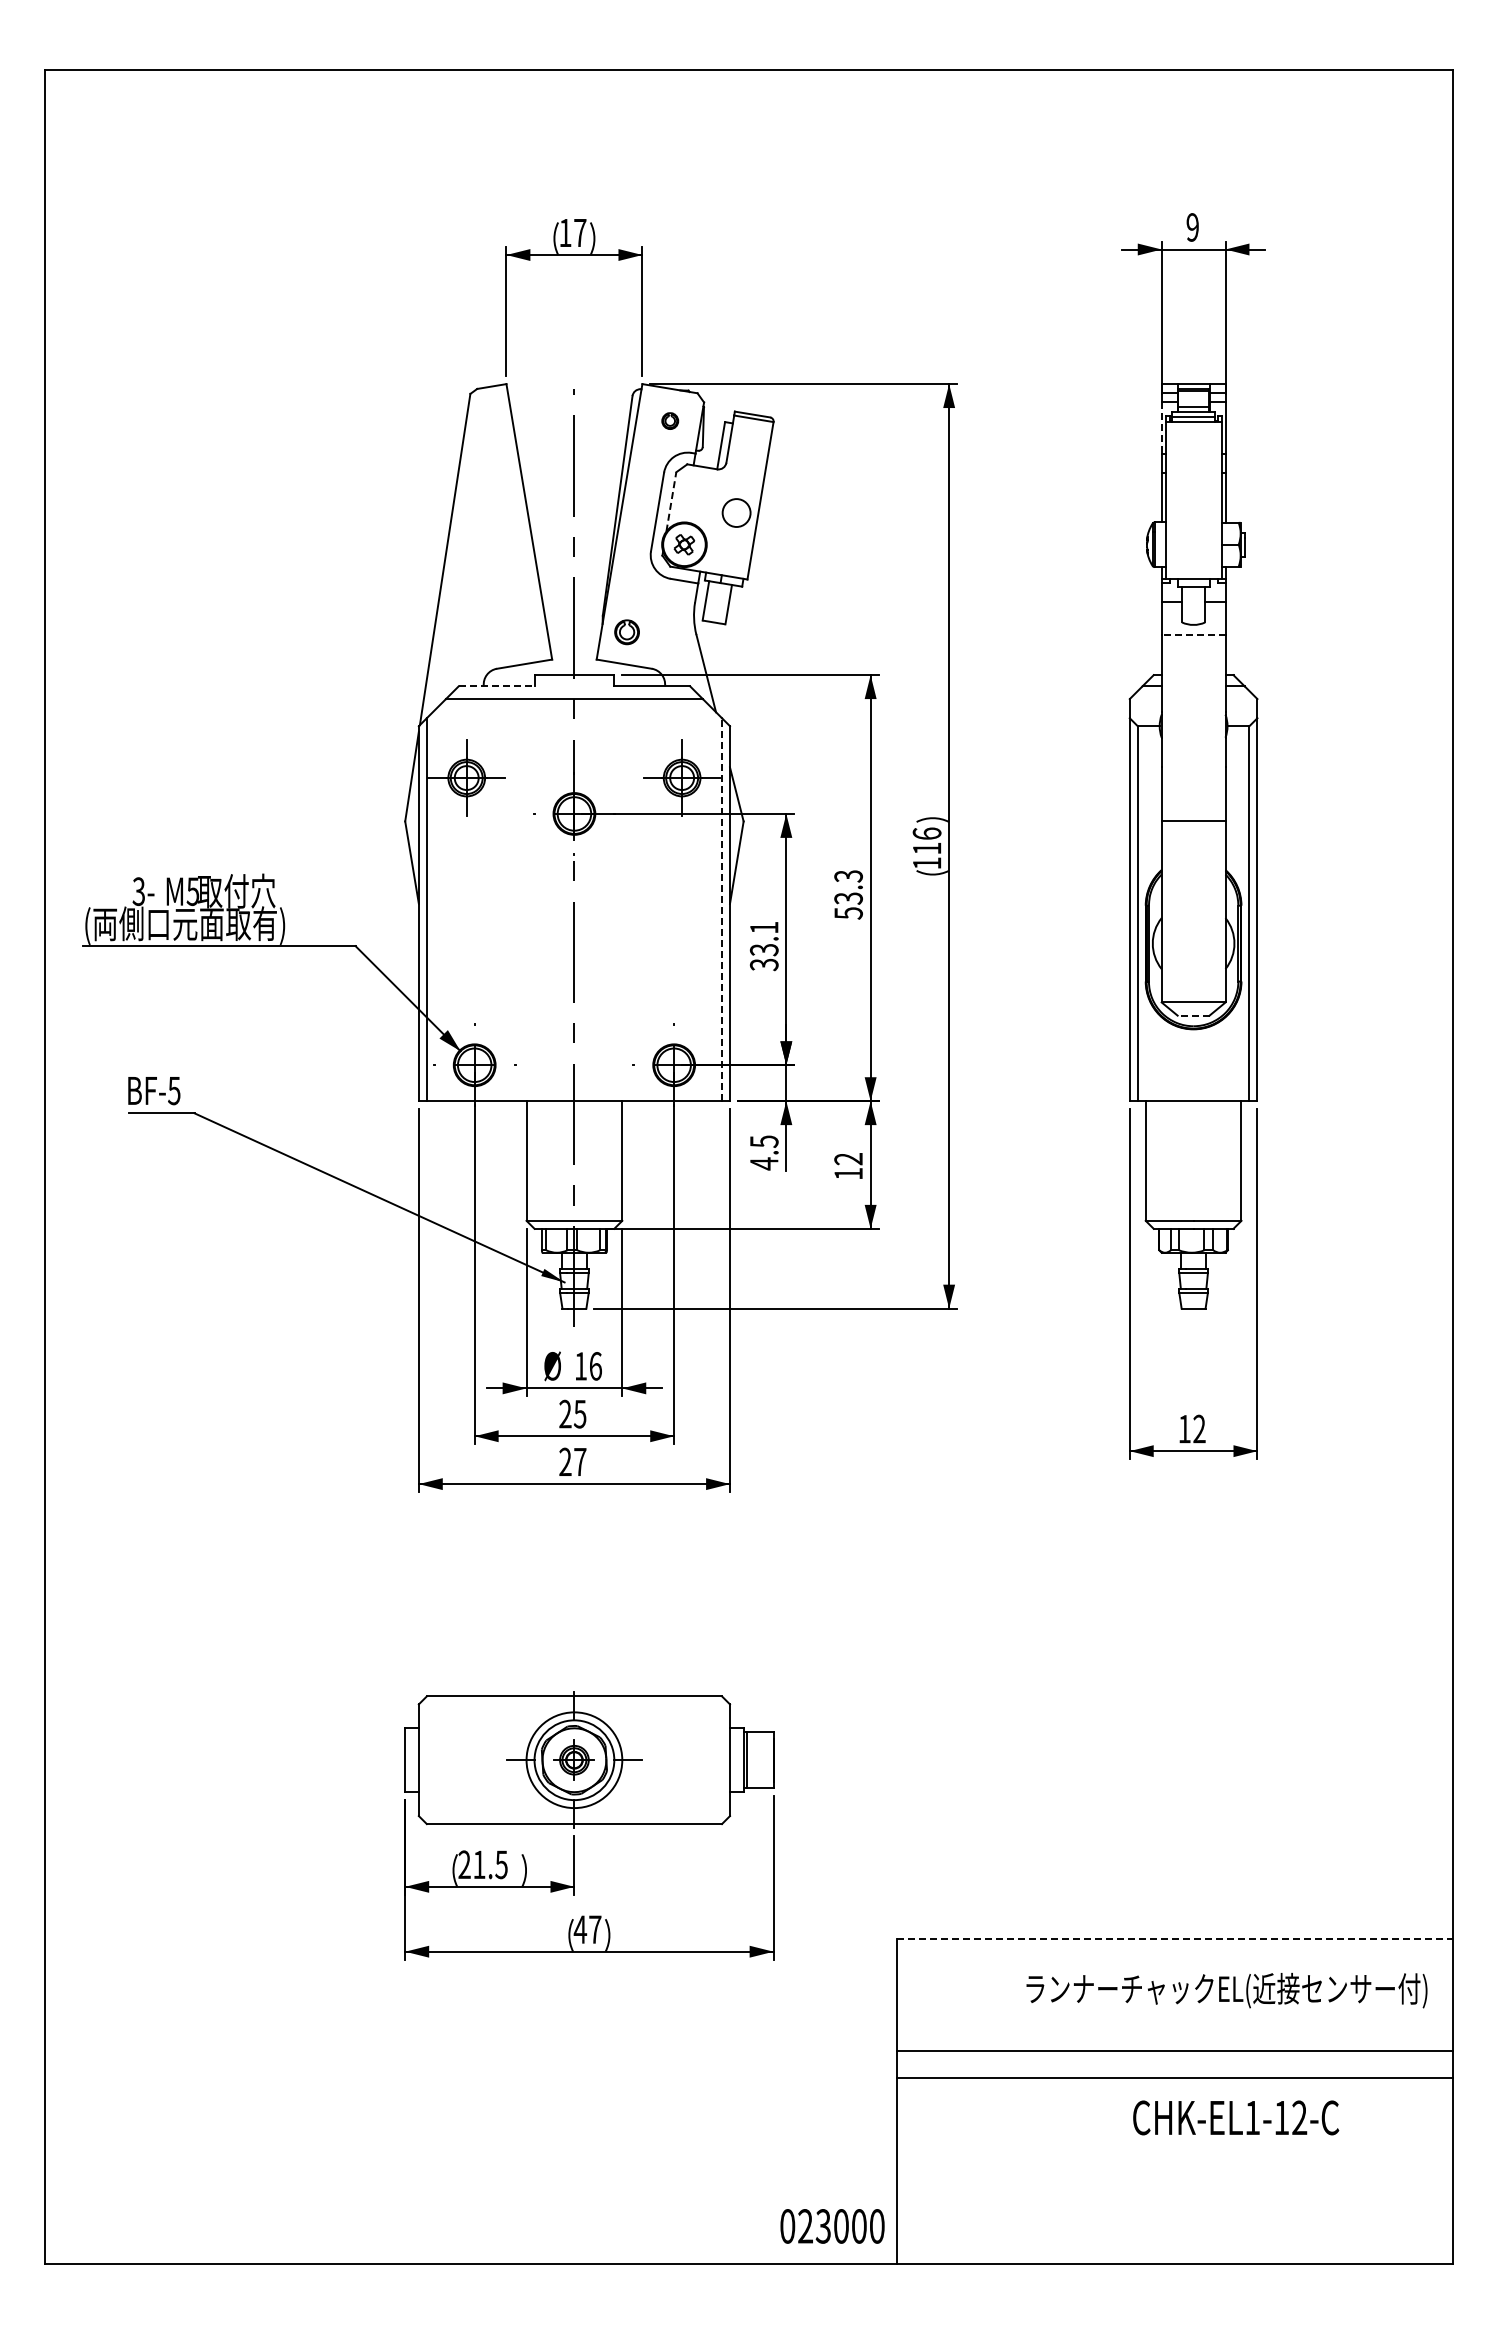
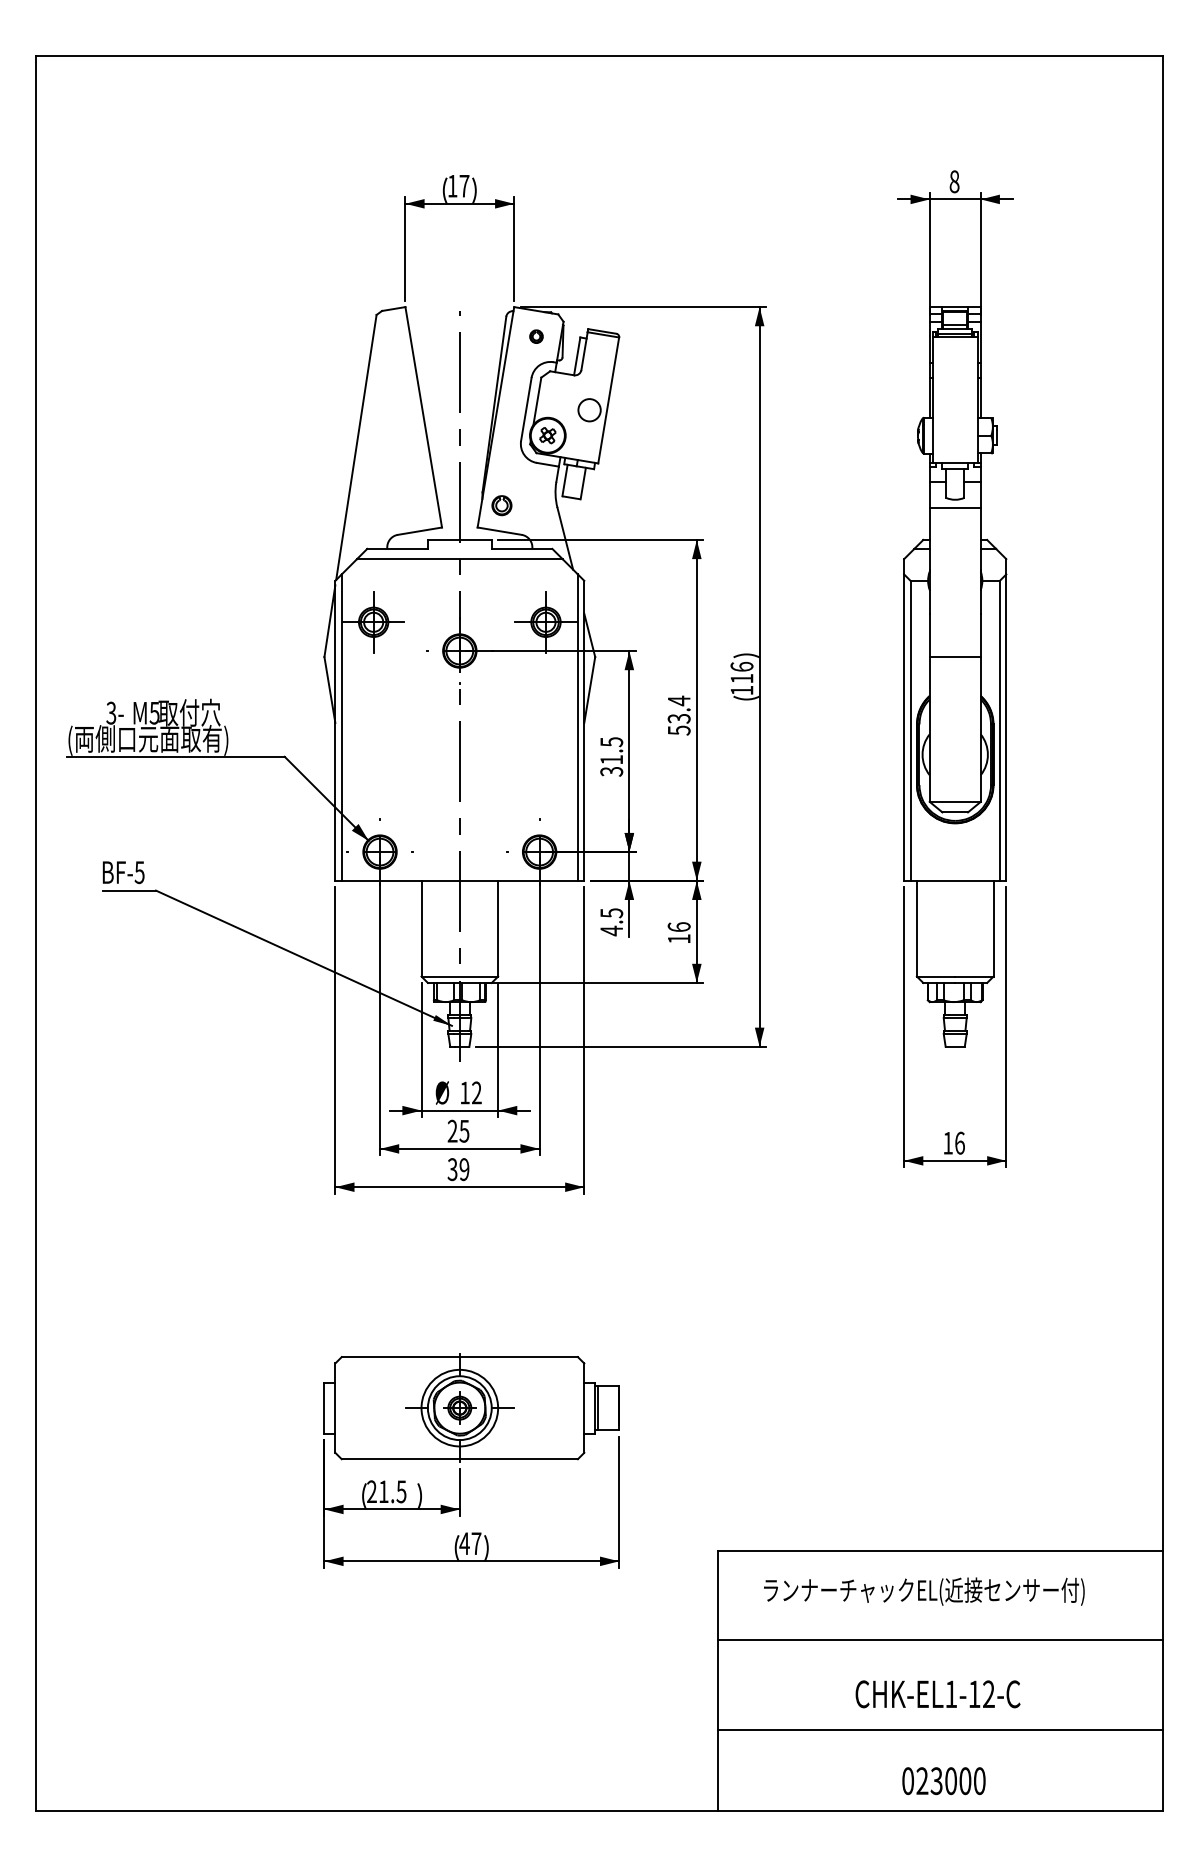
text: (1192, 227) -> (954, 181), 9 -> 8
line: (1161, 428) -> (929, 342), dashed -> solid
line: (671, 501) -> (537, 401), dashed -> solid
line: (1193, 635) -> (955, 508), dashed -> solid
line: (496, 686) -> (397, 549), dashed -> solid
text: (848, 876) -> (679, 701), 53.3 -> 53.4
line: (722, 909) -> (578, 727), dashed -> solid
text: (763, 938) -> (611, 750), 33.1 -> 31.5
line: (1193, 1015) -> (955, 812), dashed -> solid
text: (848, 1158) -> (679, 926), 12 -> 16
text: (595, 1366) -> (476, 1093), 16 -> 12
text: (1199, 1428) -> (959, 1142), 12 -> 16
text: (572, 1461) -> (458, 1169), 27 -> 39
line: (1175, 1938) -> (940, 1550), dashed -> solid
text: (1226, 1990) -> (923, 1591), moved
line: (1174, 2078) -> (939, 1729), moved
text: (1236, 2117) -> (938, 1693), moved
text: (832, 2226) -> (943, 1781), moved

